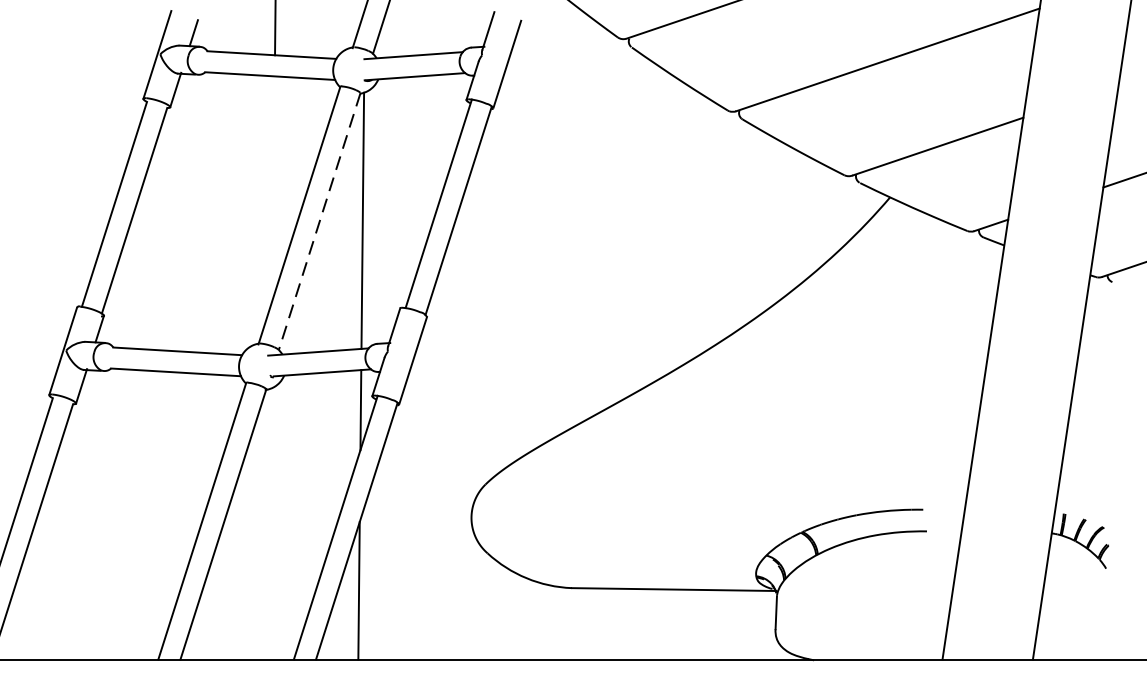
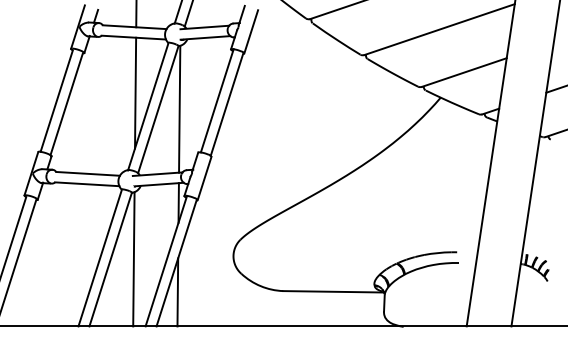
line: (273, 186) -> (135, 92), added
line: (319, 221) -> (158, 109), dashed -> solid
line: (269, 524) -> (133, 259), added

